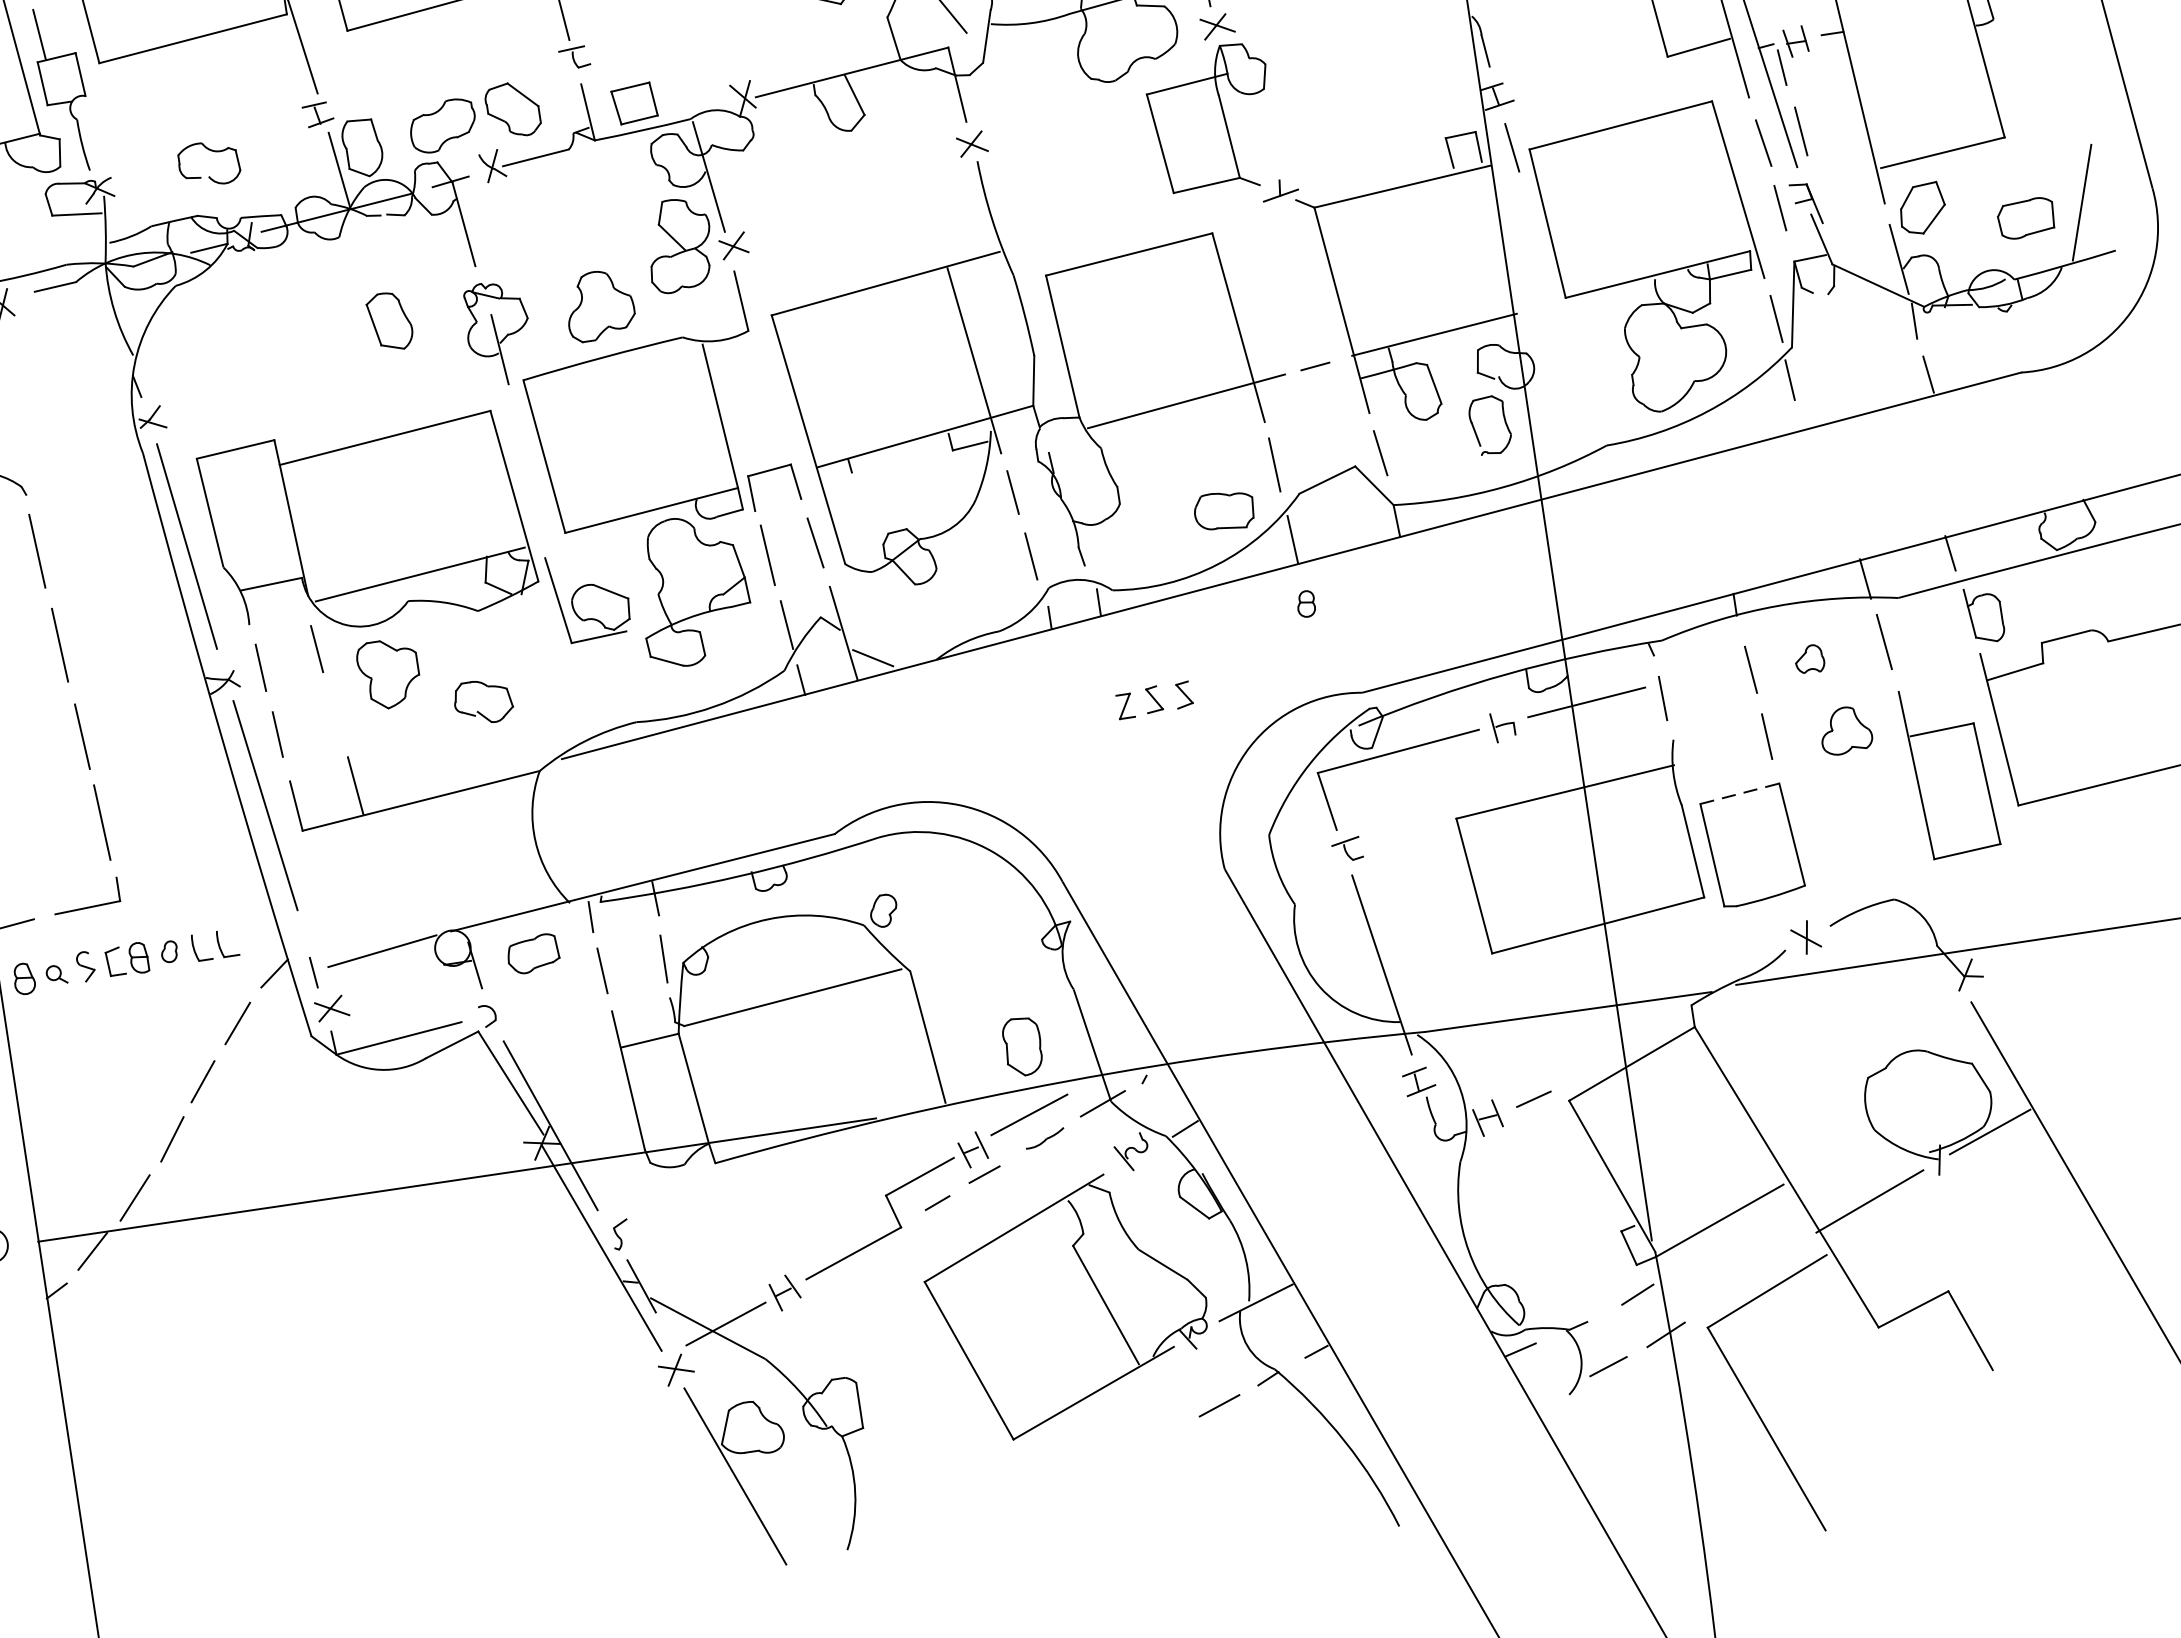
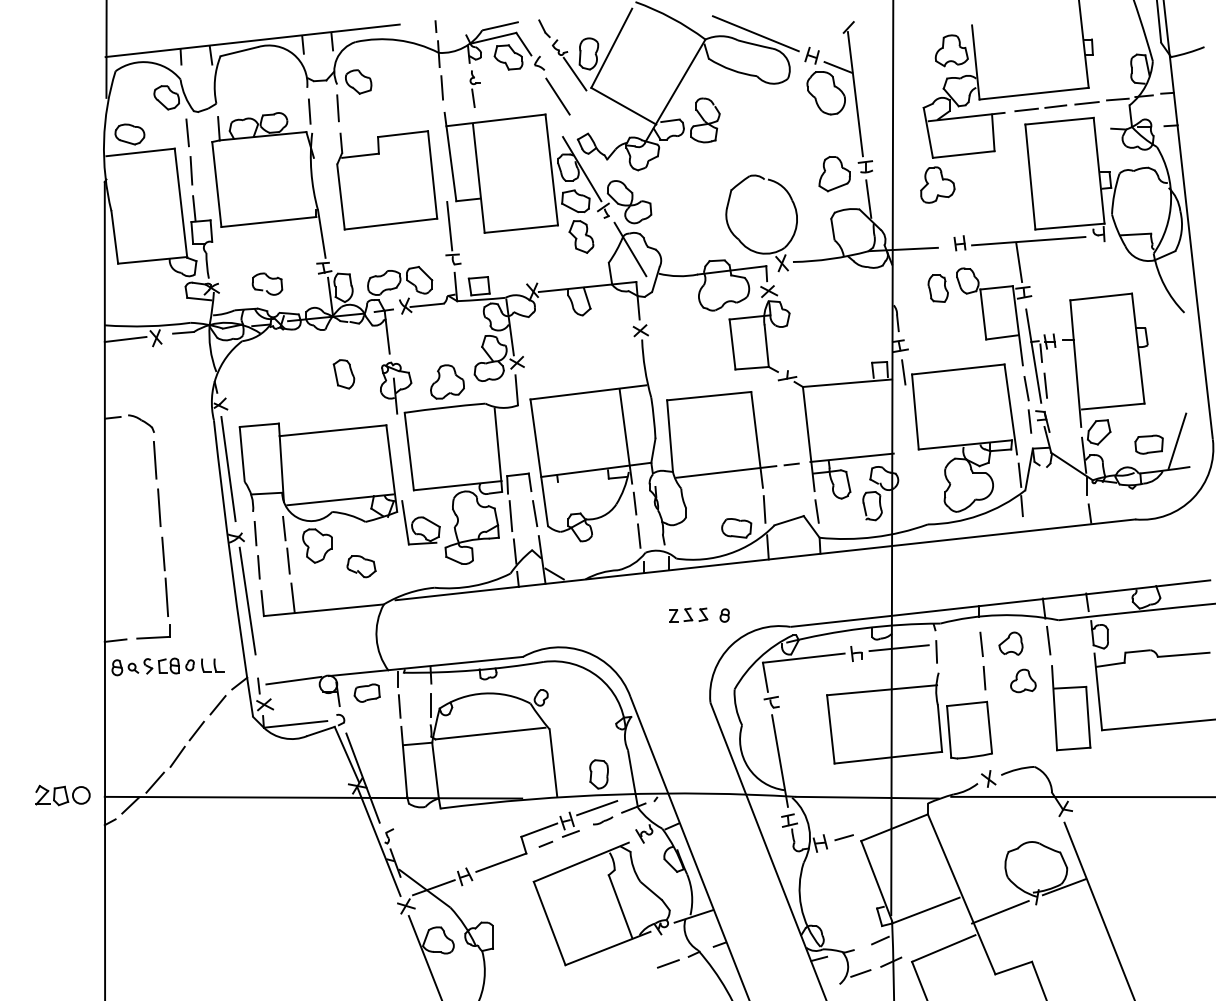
part: (1305, 603) -> (724, 615), moved
part: (1808, 659) -> (1010, 643), size x1.67
line: (335, 711) -> (288, 560), added
line: (1740, 792) -> (967, 703), dashed -> solid

